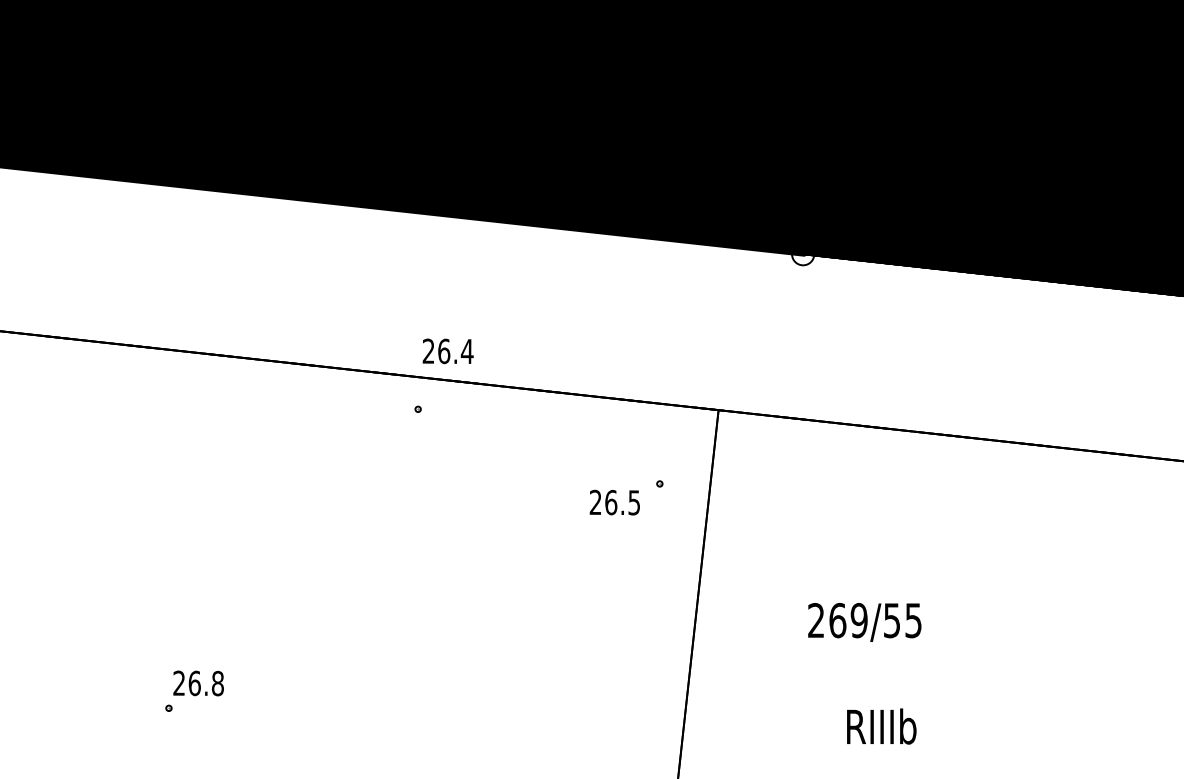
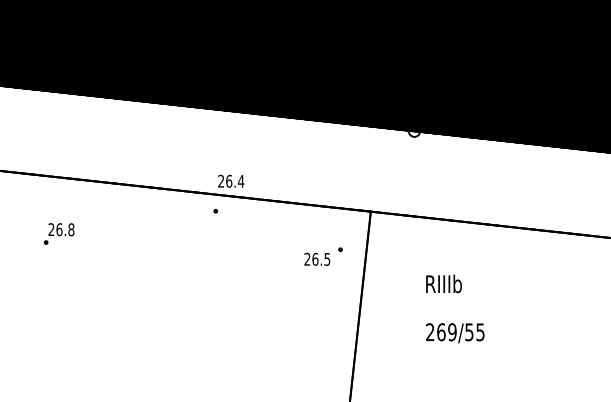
text: (865, 622) -> (455, 333), moved
part: (192, 690) -> (58, 233), moved
text: (880, 725) -> (443, 283), moved

